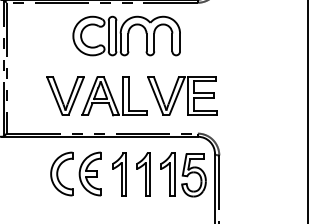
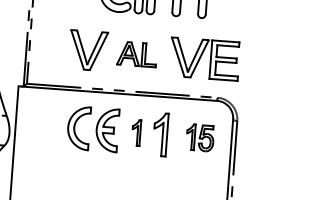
part: (114, 96) -> (137, 54), size x0.6
part: (119, 174) -> (136, 132), size x0.6
part: (183, 174) -> (200, 137), size x0.6

